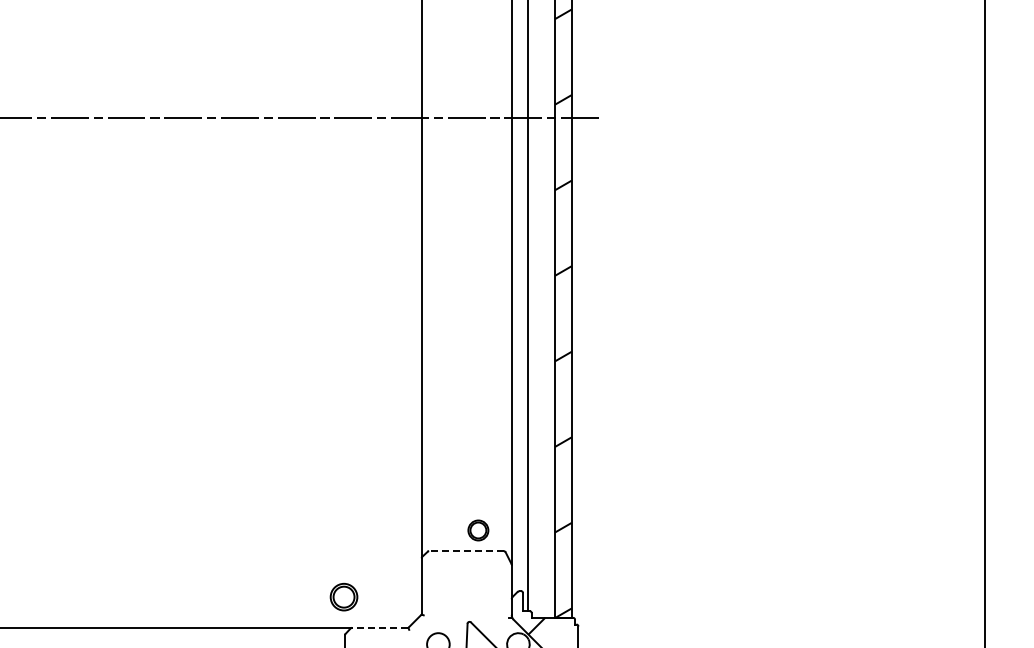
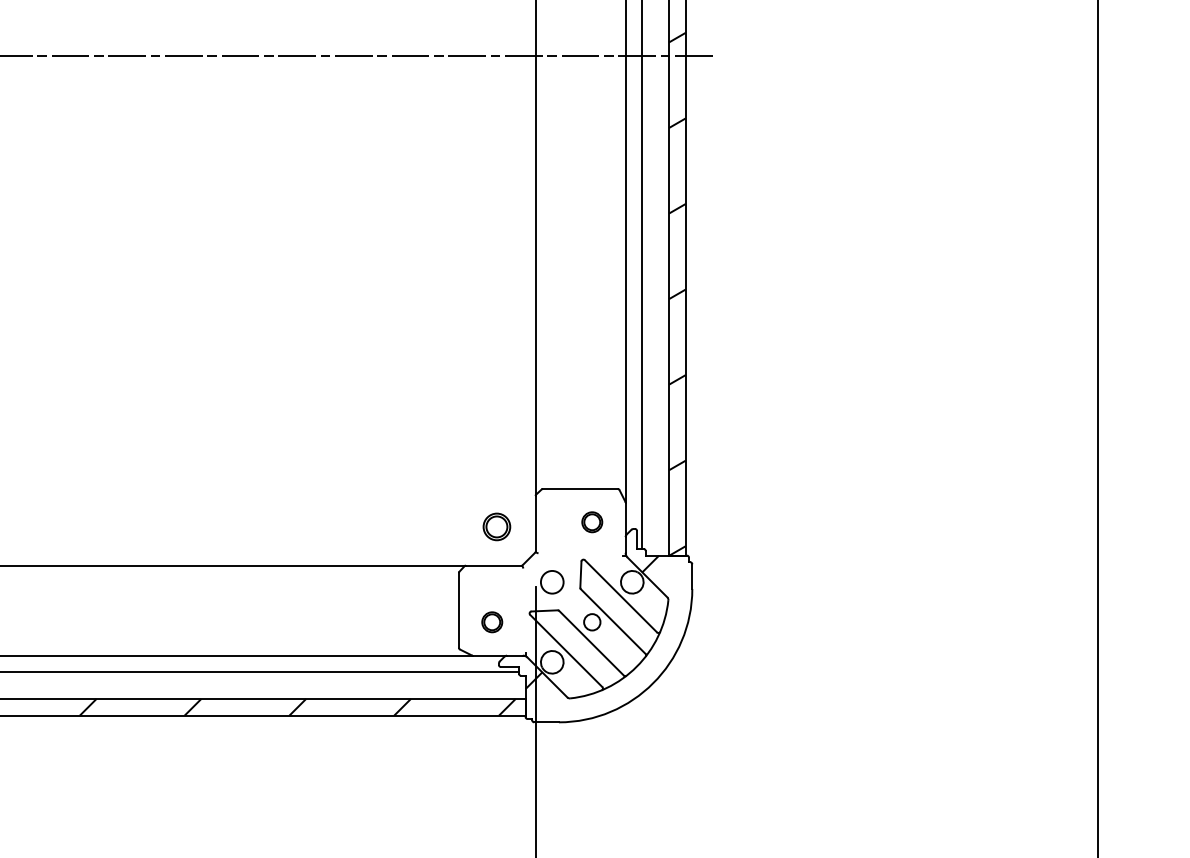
part: (478, 530) -> (592, 522), moved
line: (465, 550) -> (579, 488), dashed -> solid
part: (343, 596) -> (496, 526), moved
line: (379, 627) -> (493, 565), dashed -> solid

